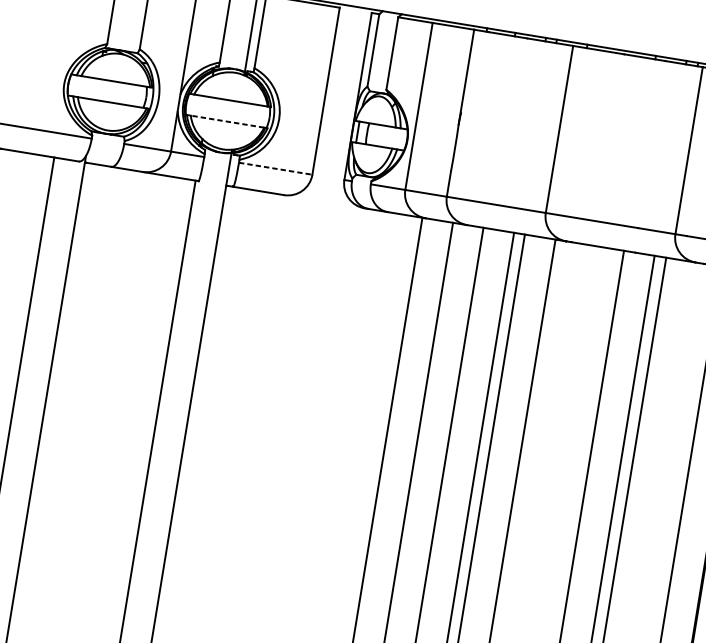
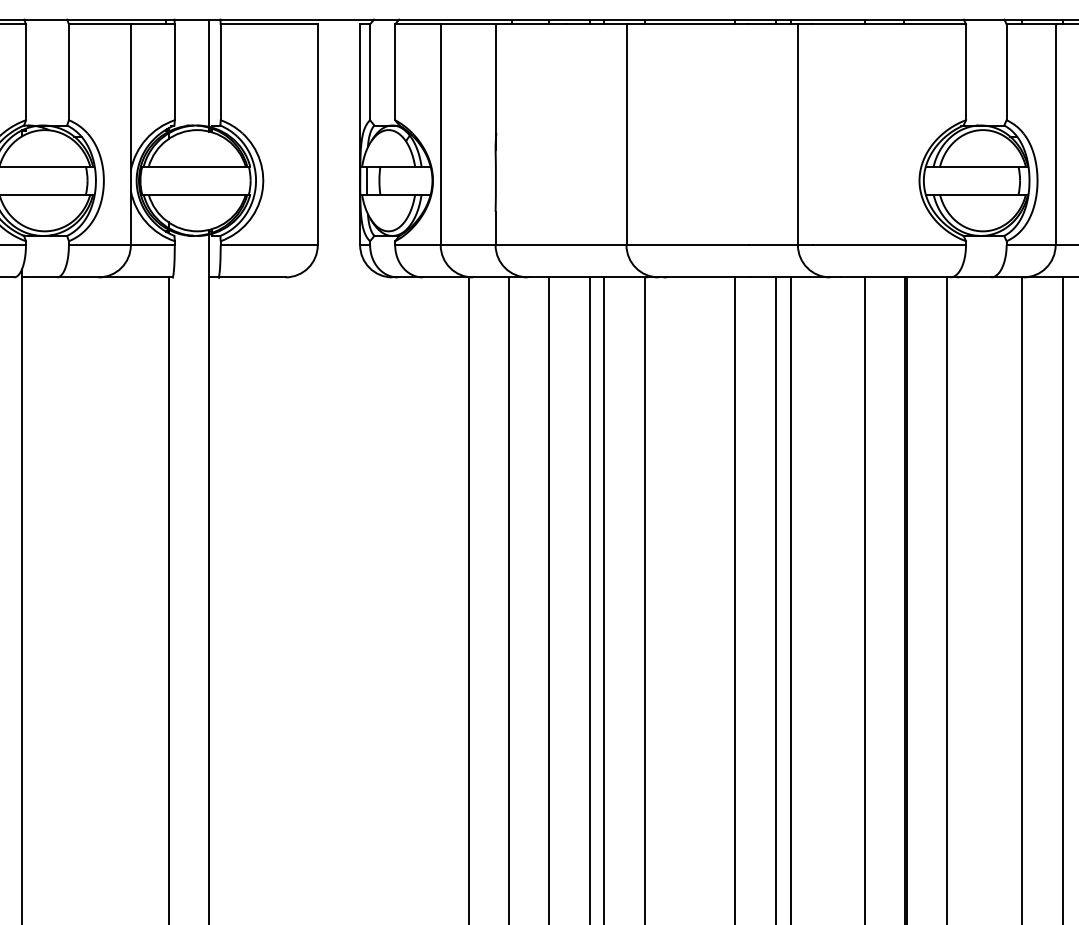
line: (227, 121) -> (197, 194), dashed -> solid
line: (275, 169) -> (269, 245), dashed -> solid

